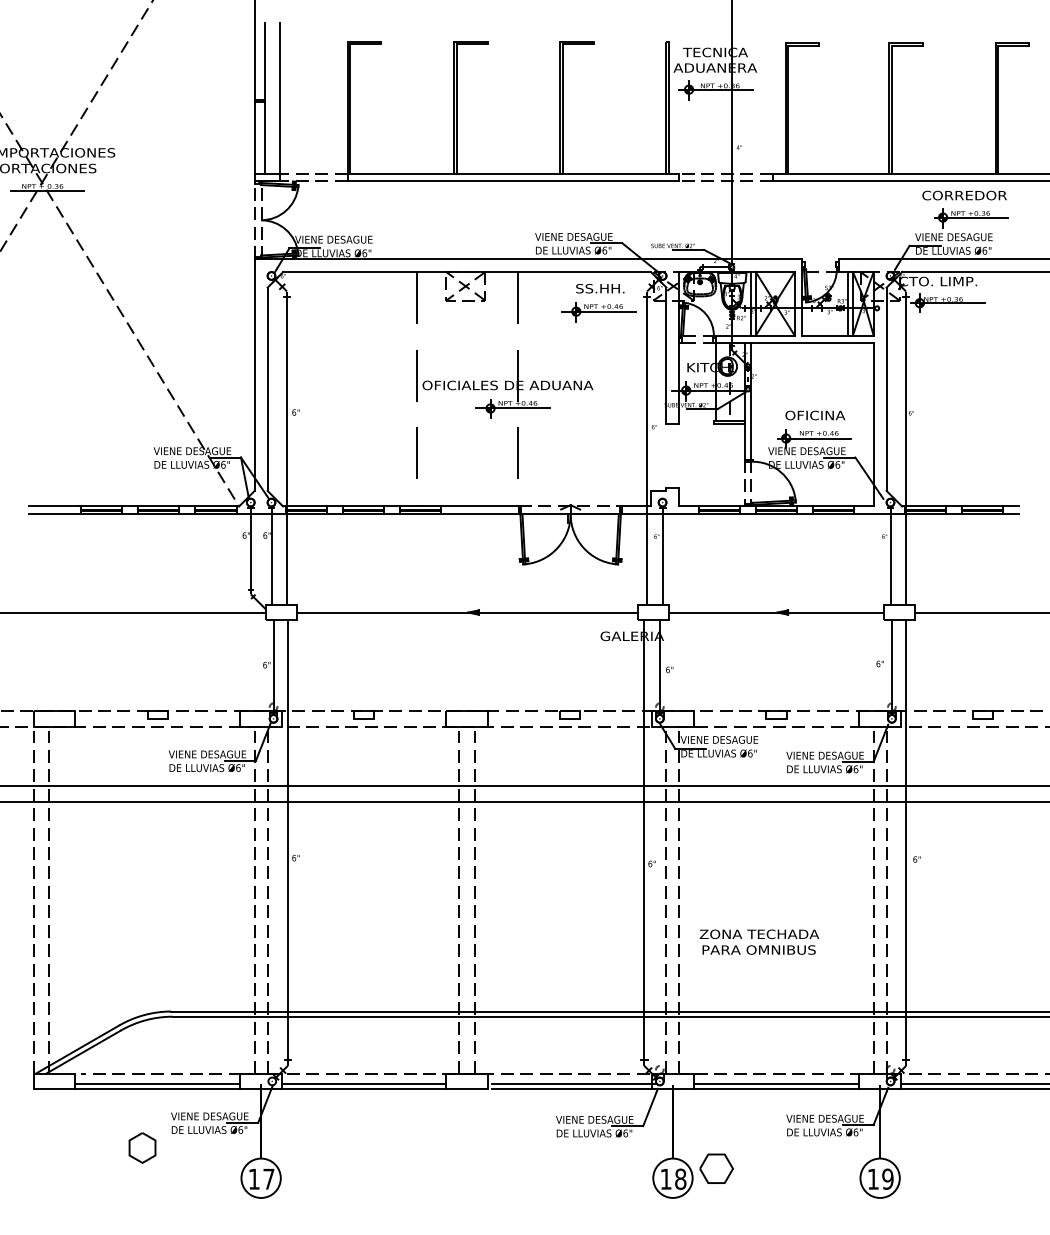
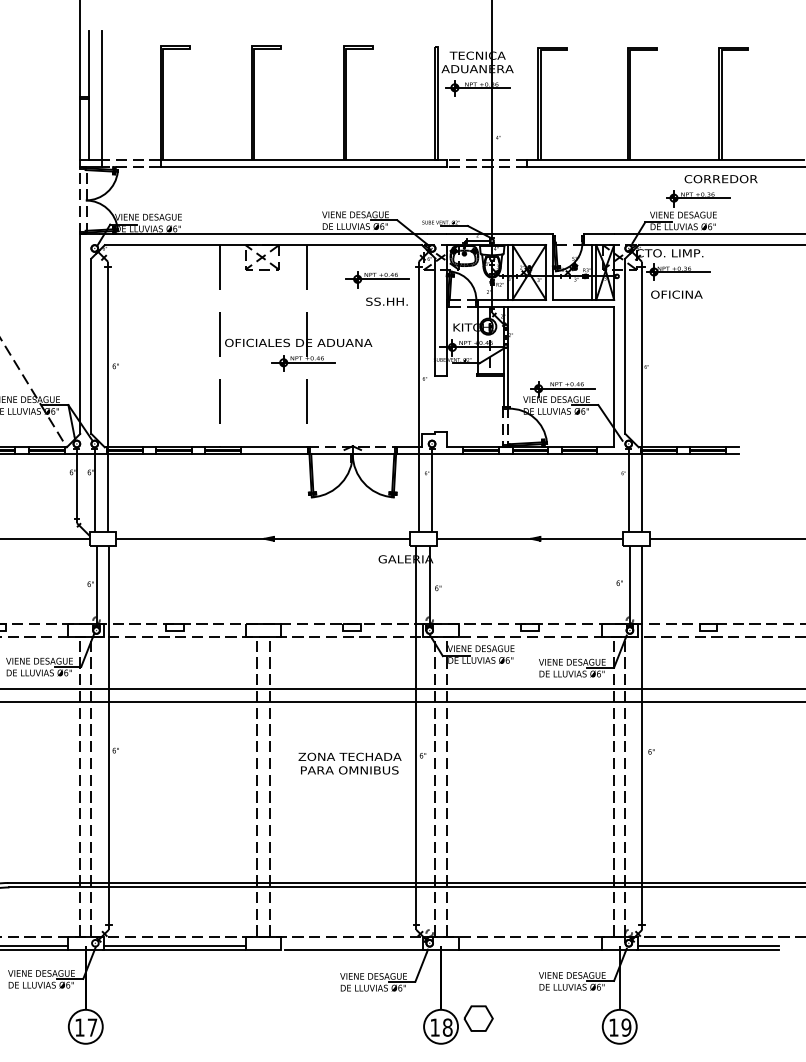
text: (964, 195) -> (720, 179), moved
text: (600, 288) -> (387, 301), moved
text: (815, 415) -> (676, 294), moved
text: (759, 941) -> (350, 763), moved
line: (573, 1084) -> (355, 945), removed
line: (776, 1084) -> (530, 945), removed

